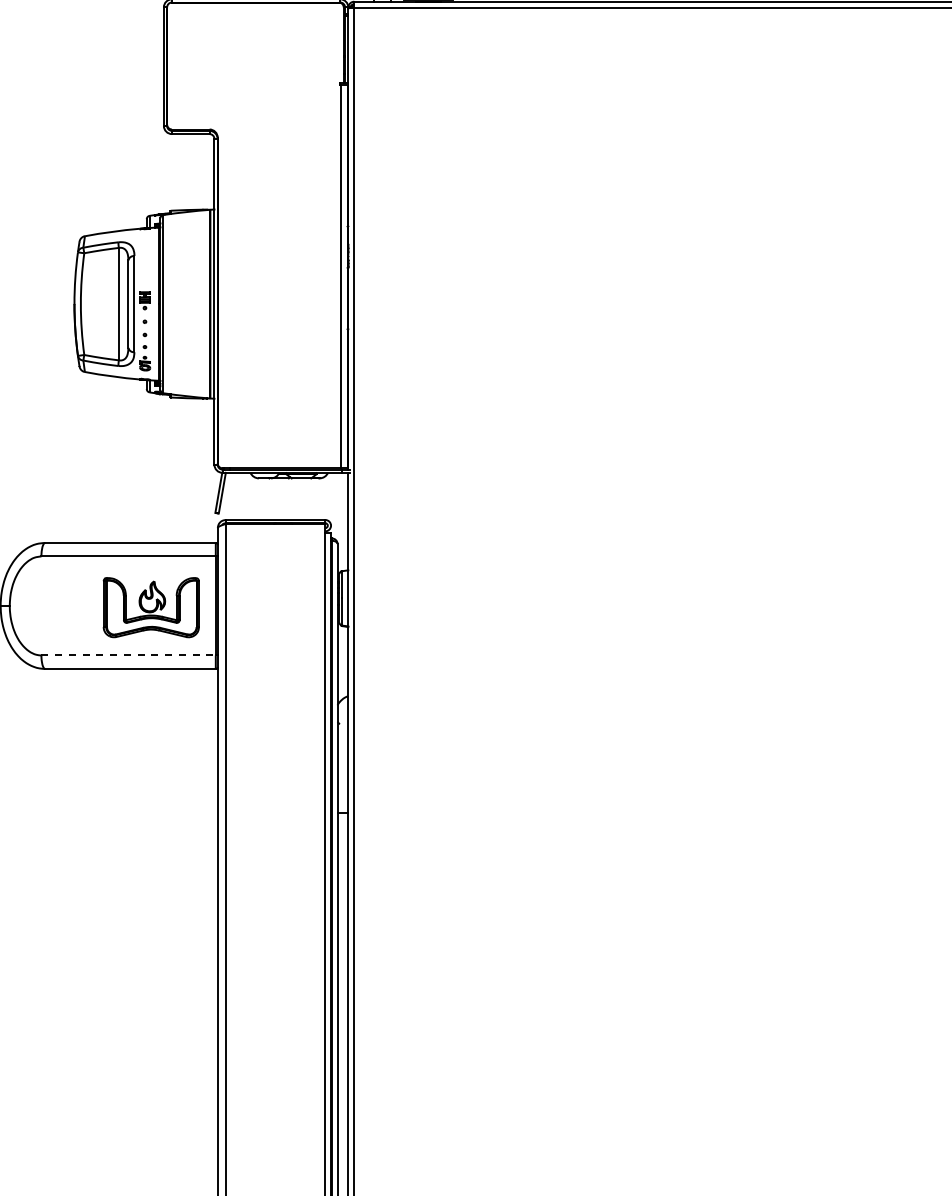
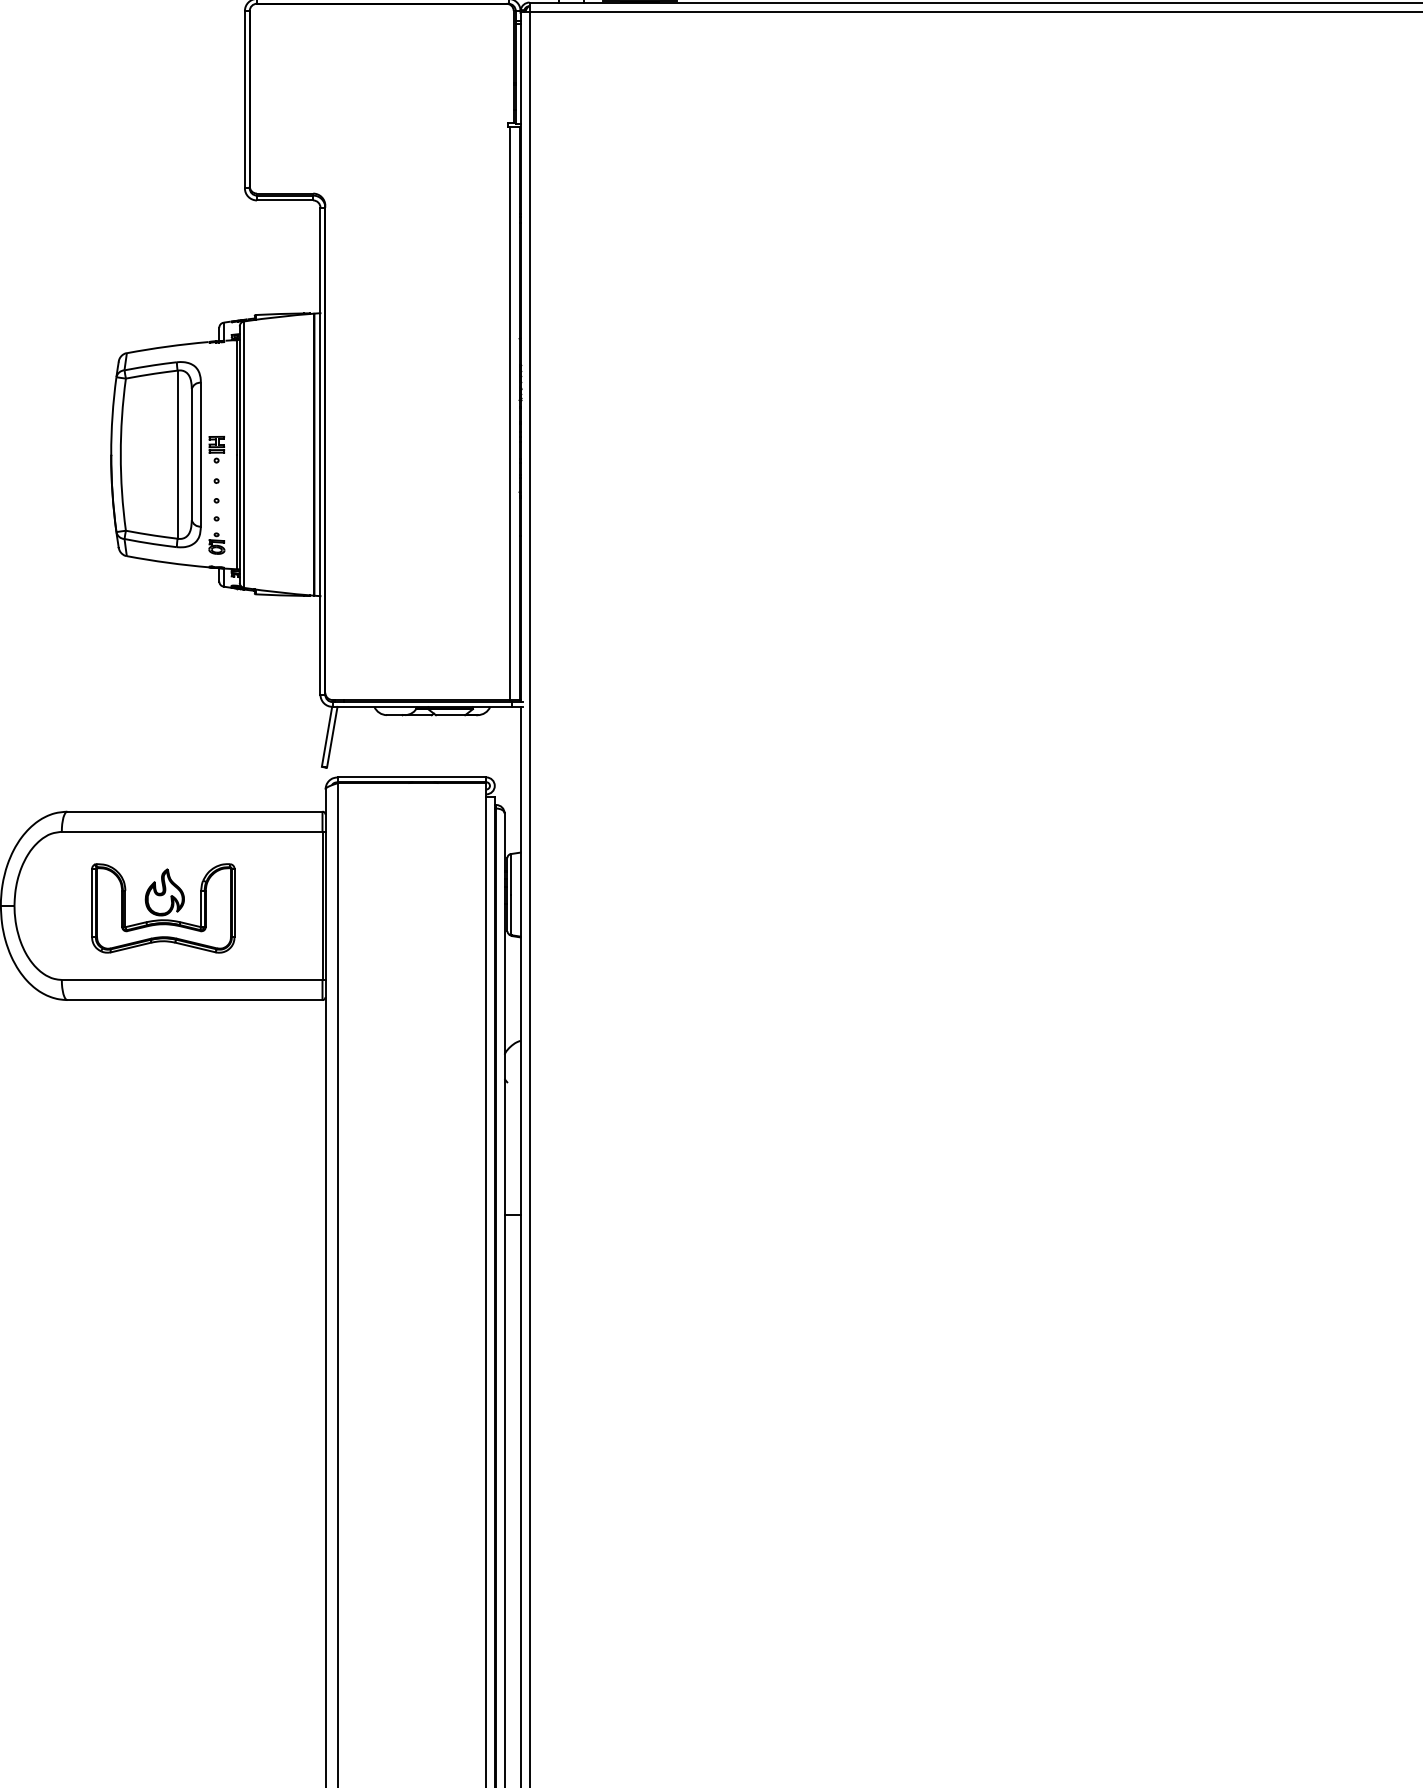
part: (150, 607) -> (162, 908), moved
line: (129, 655) -> (193, 979), dashed -> solid

